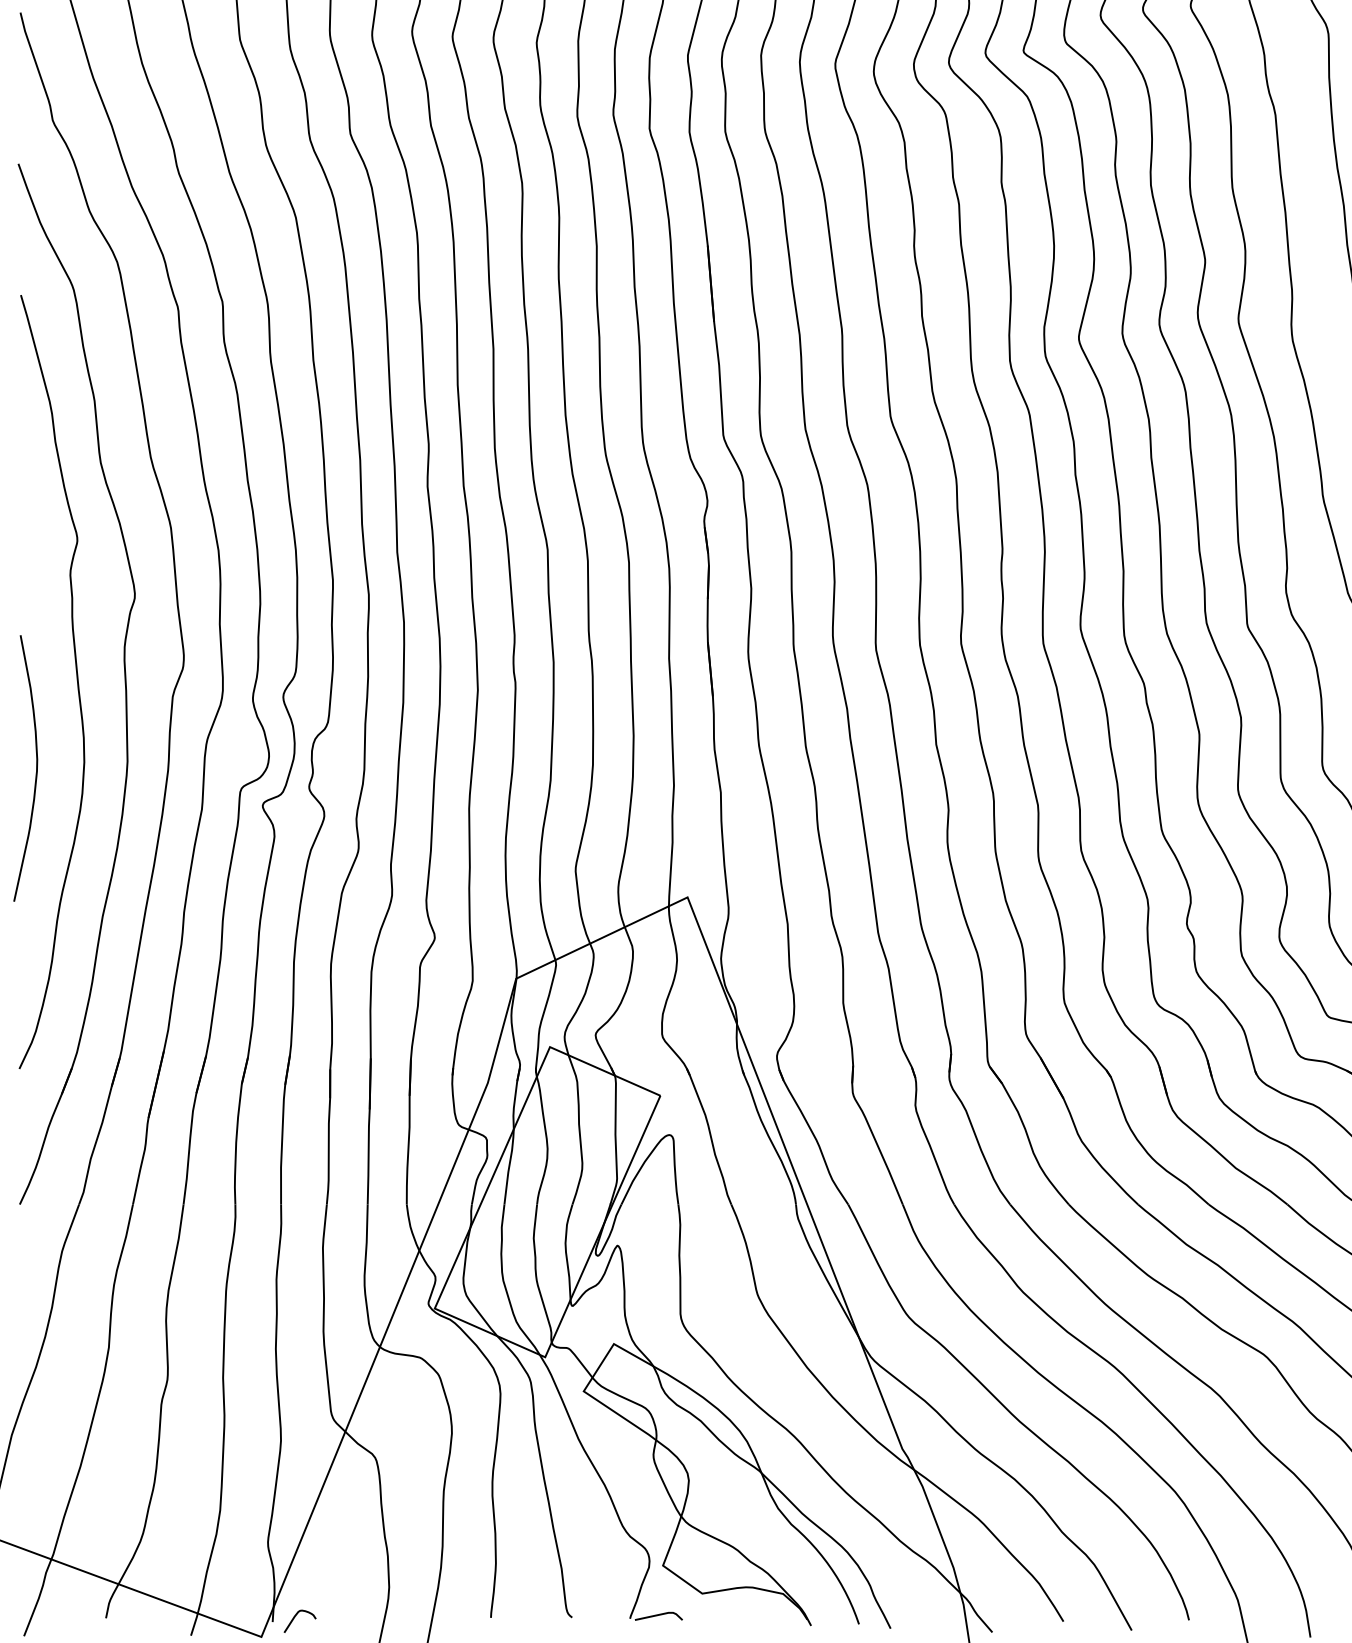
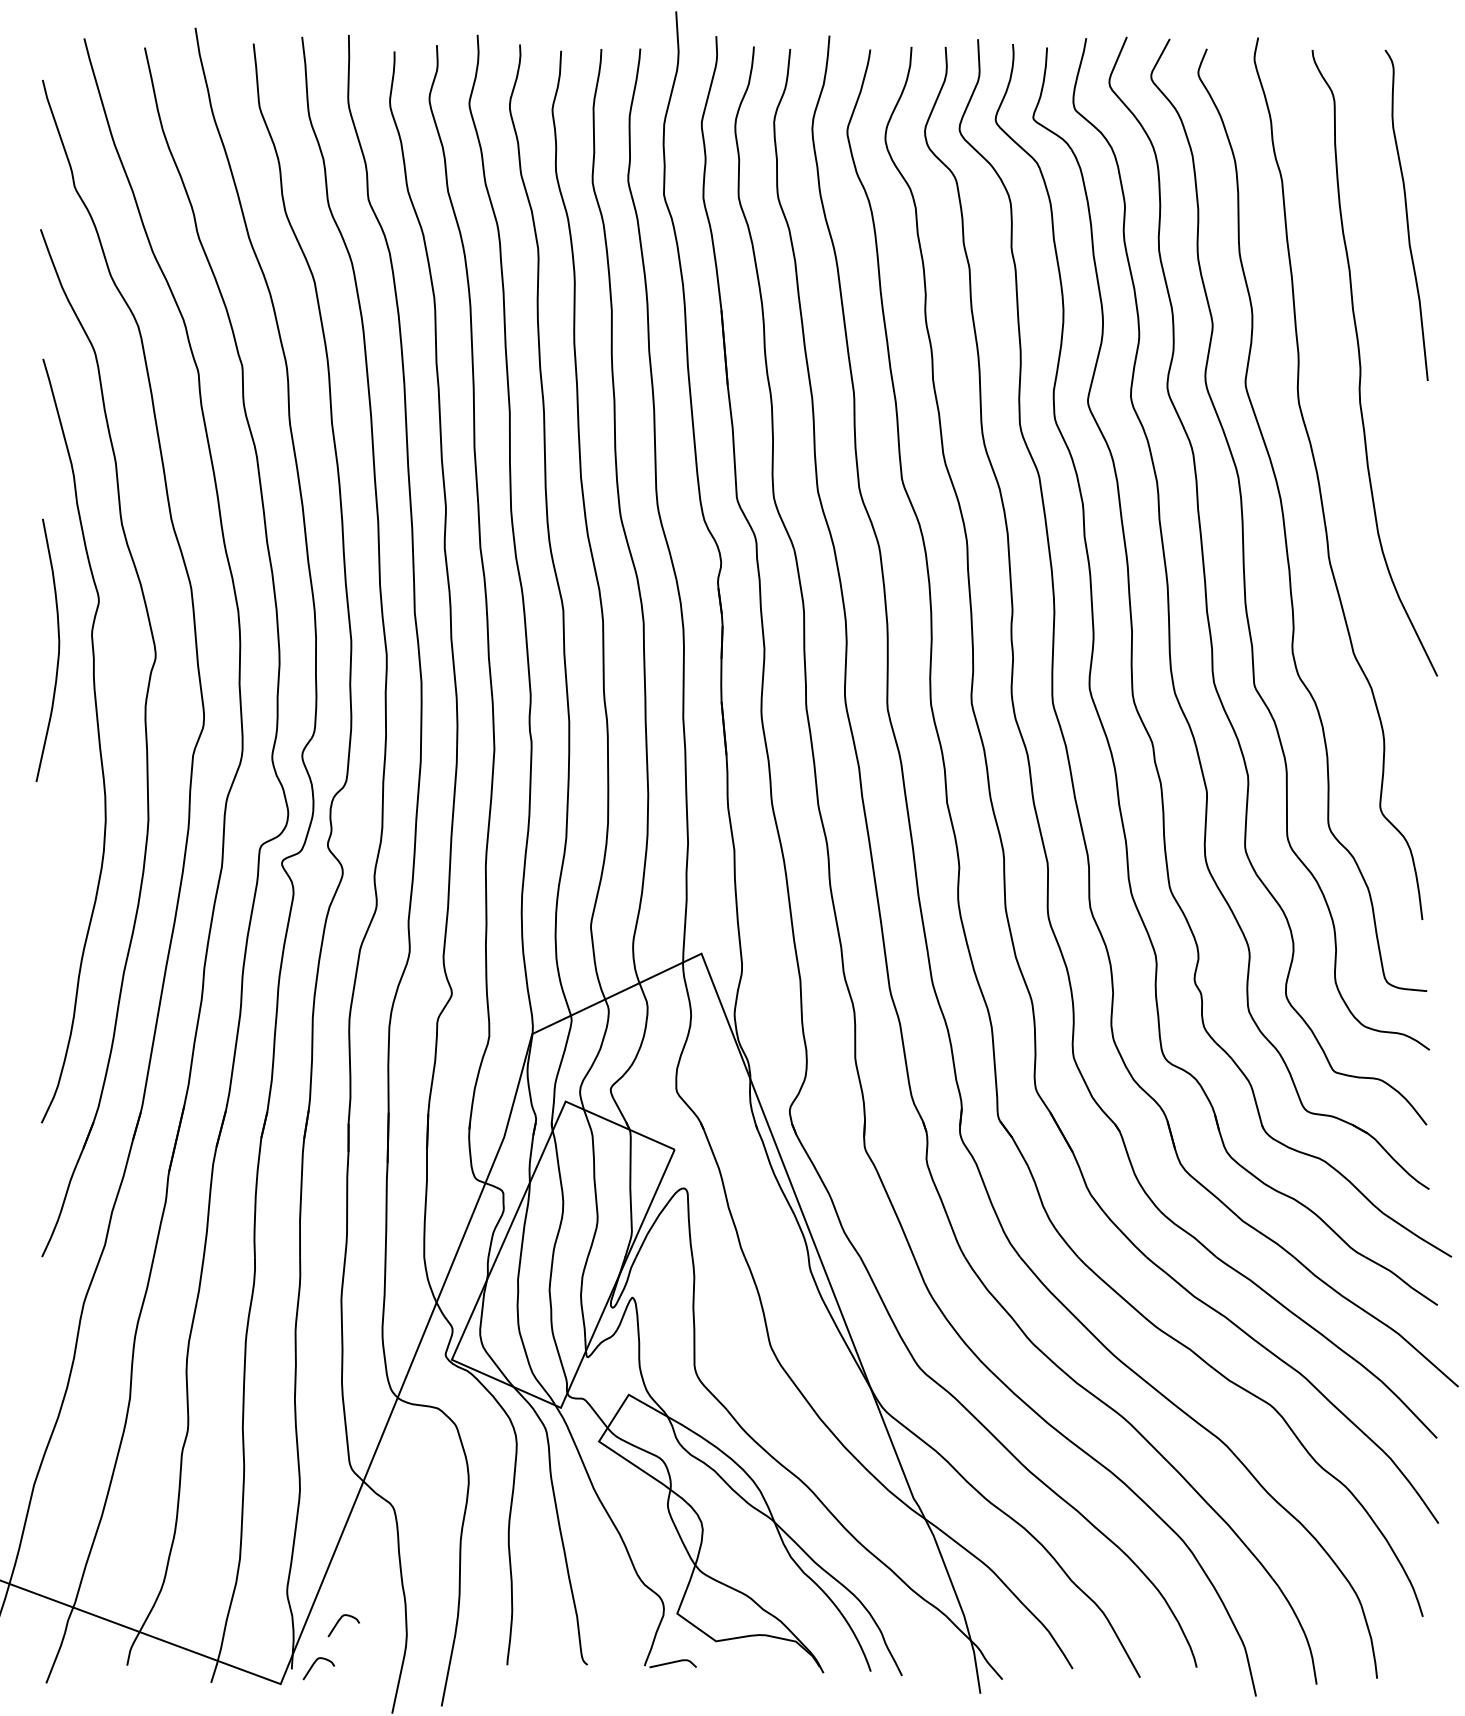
curve: (36, 767) -> (58, 649), moved
curve: (321, 1573) -> (339, 1621), added

